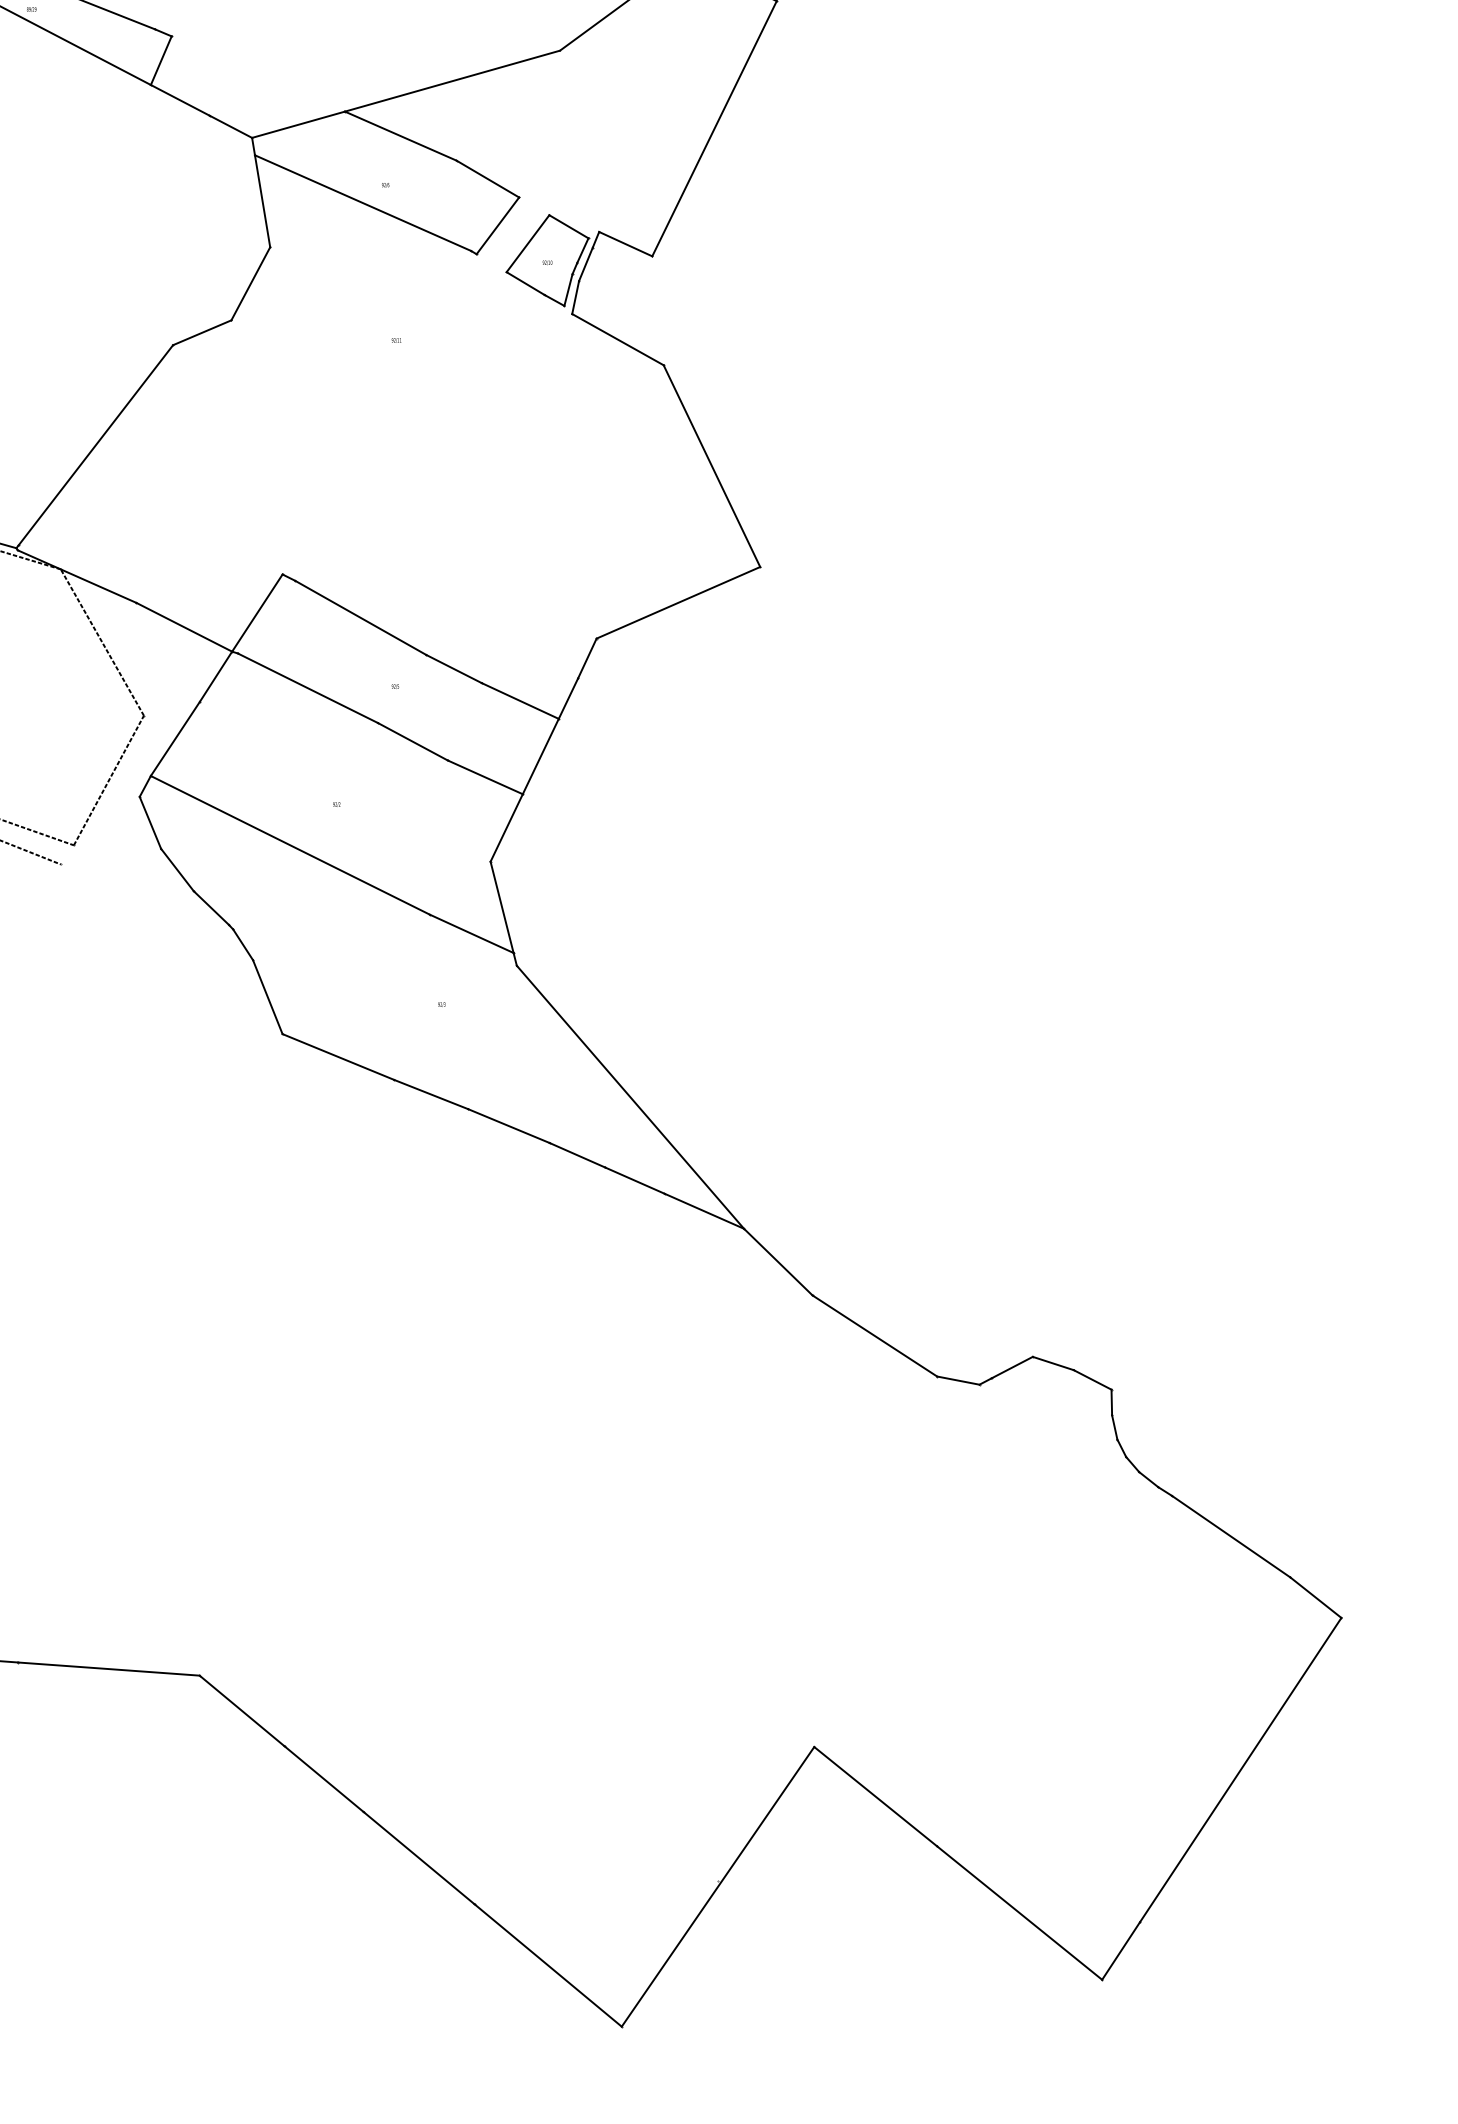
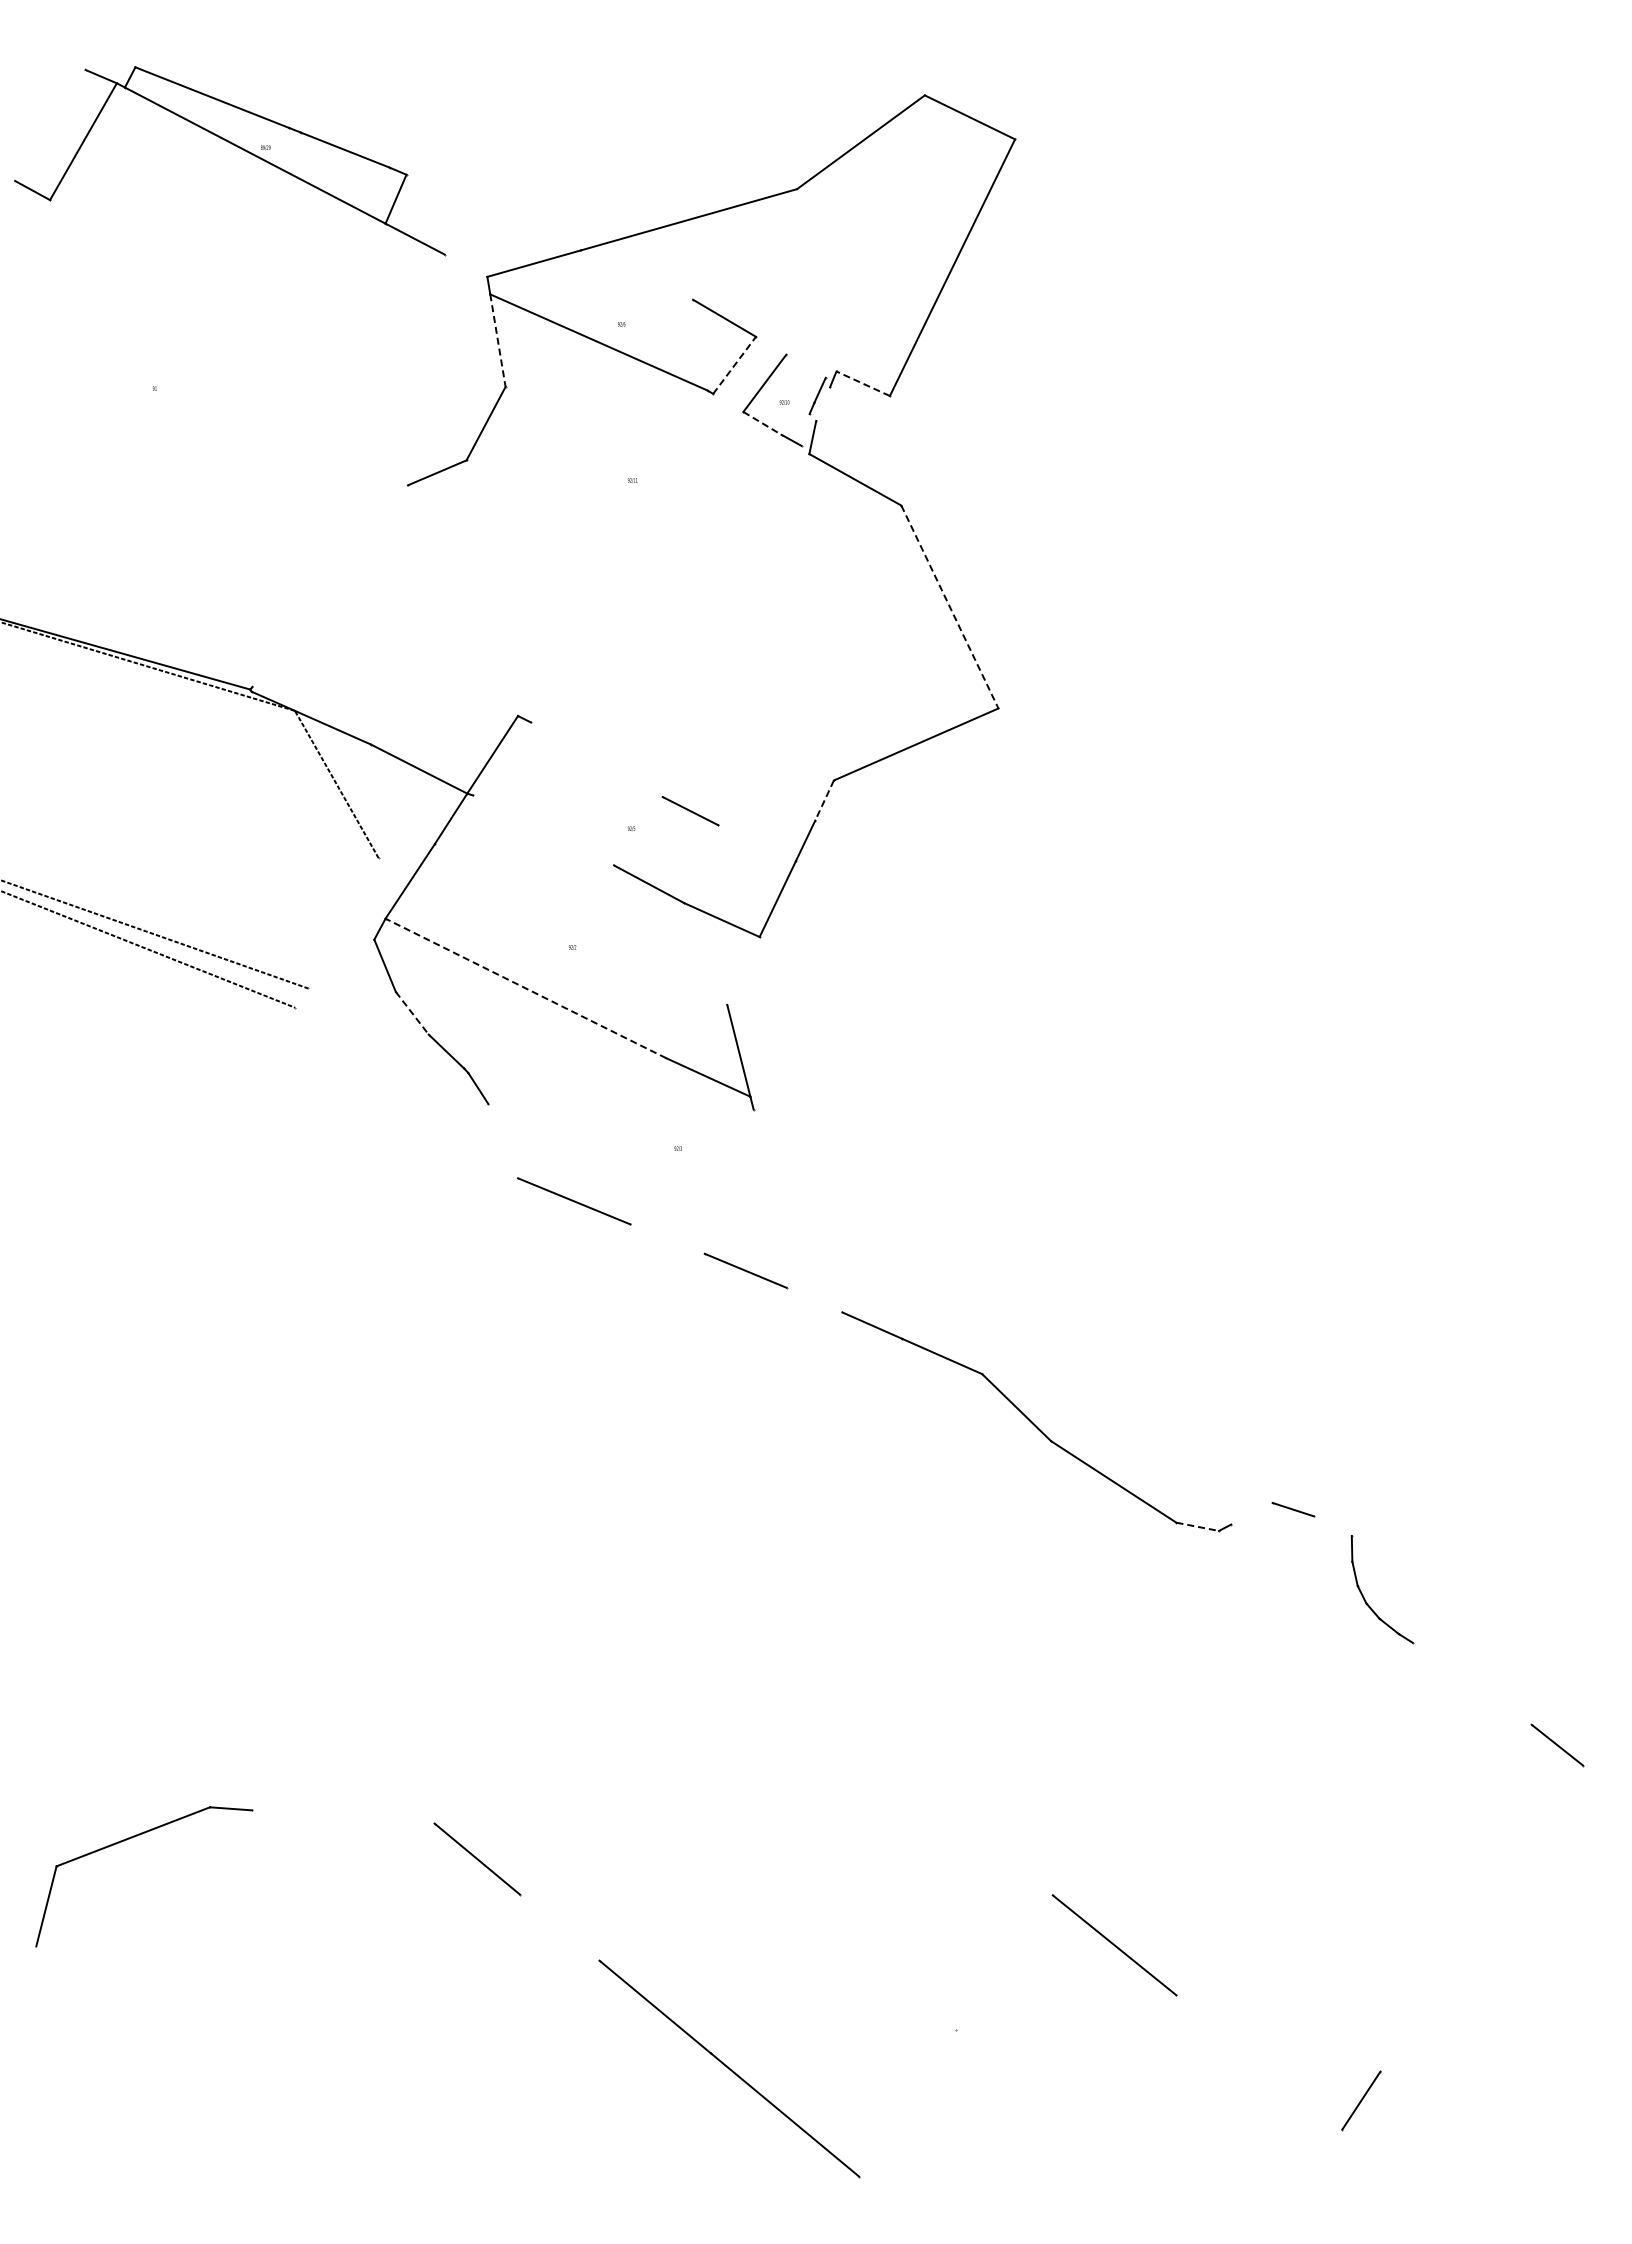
line: (230, 126) -> (465, 265), removed
line: (400, 135) -> (636, 274), removed
line: (262, 201) -> (497, 340), solid -> dashed
line: (497, 226) -> (734, 365), solid -> dashed
line: (568, 226) -> (805, 365), removed
line: (625, 243) -> (862, 383), solid -> dashed
line: (586, 263) -> (823, 403), removed
line: (525, 283) -> (762, 423), solid -> dashed
line: (568, 289) -> (805, 429), removed
line: (95, 444) -> (329, 585), removed
line: (712, 466) -> (950, 607), solid -> dashed
line: (360, 617) -> (596, 759), removed
line: (587, 658) -> (824, 800), solid -> dashed
line: (307, 688) -> (543, 830), removed
line: (519, 701) -> (756, 843), removed
line: (109, 780) -> (343, 923), removed
line: (506, 827) -> (743, 970), removed
line: (290, 845) -> (525, 988), solid -> dashed
line: (177, 870) -> (412, 1013), solid -> dashed
line: (268, 996) -> (503, 1140), removed
line: (431, 1093) -> (667, 1238), removed
line: (630, 1096) -> (867, 1241), removed
line: (577, 1154) -> (814, 1299), removed
line: (1011, 1367) -> (1251, 1513), removed
line: (1092, 1379) -> (1332, 1525), removed
line: (958, 1380) -> (1197, 1526), solid -> dashed
line: (1230, 1536) -> (1471, 1683), removed
line: (109, 1668) -> (343, 1816), removed
line: (1240, 1770) -> (1481, 1918), removed
line: (323, 1778) -> (559, 1927), removed
line: (717, 1886) -> (955, 2035), removed
line: (1019, 1913) -> (1259, 2062), removed

